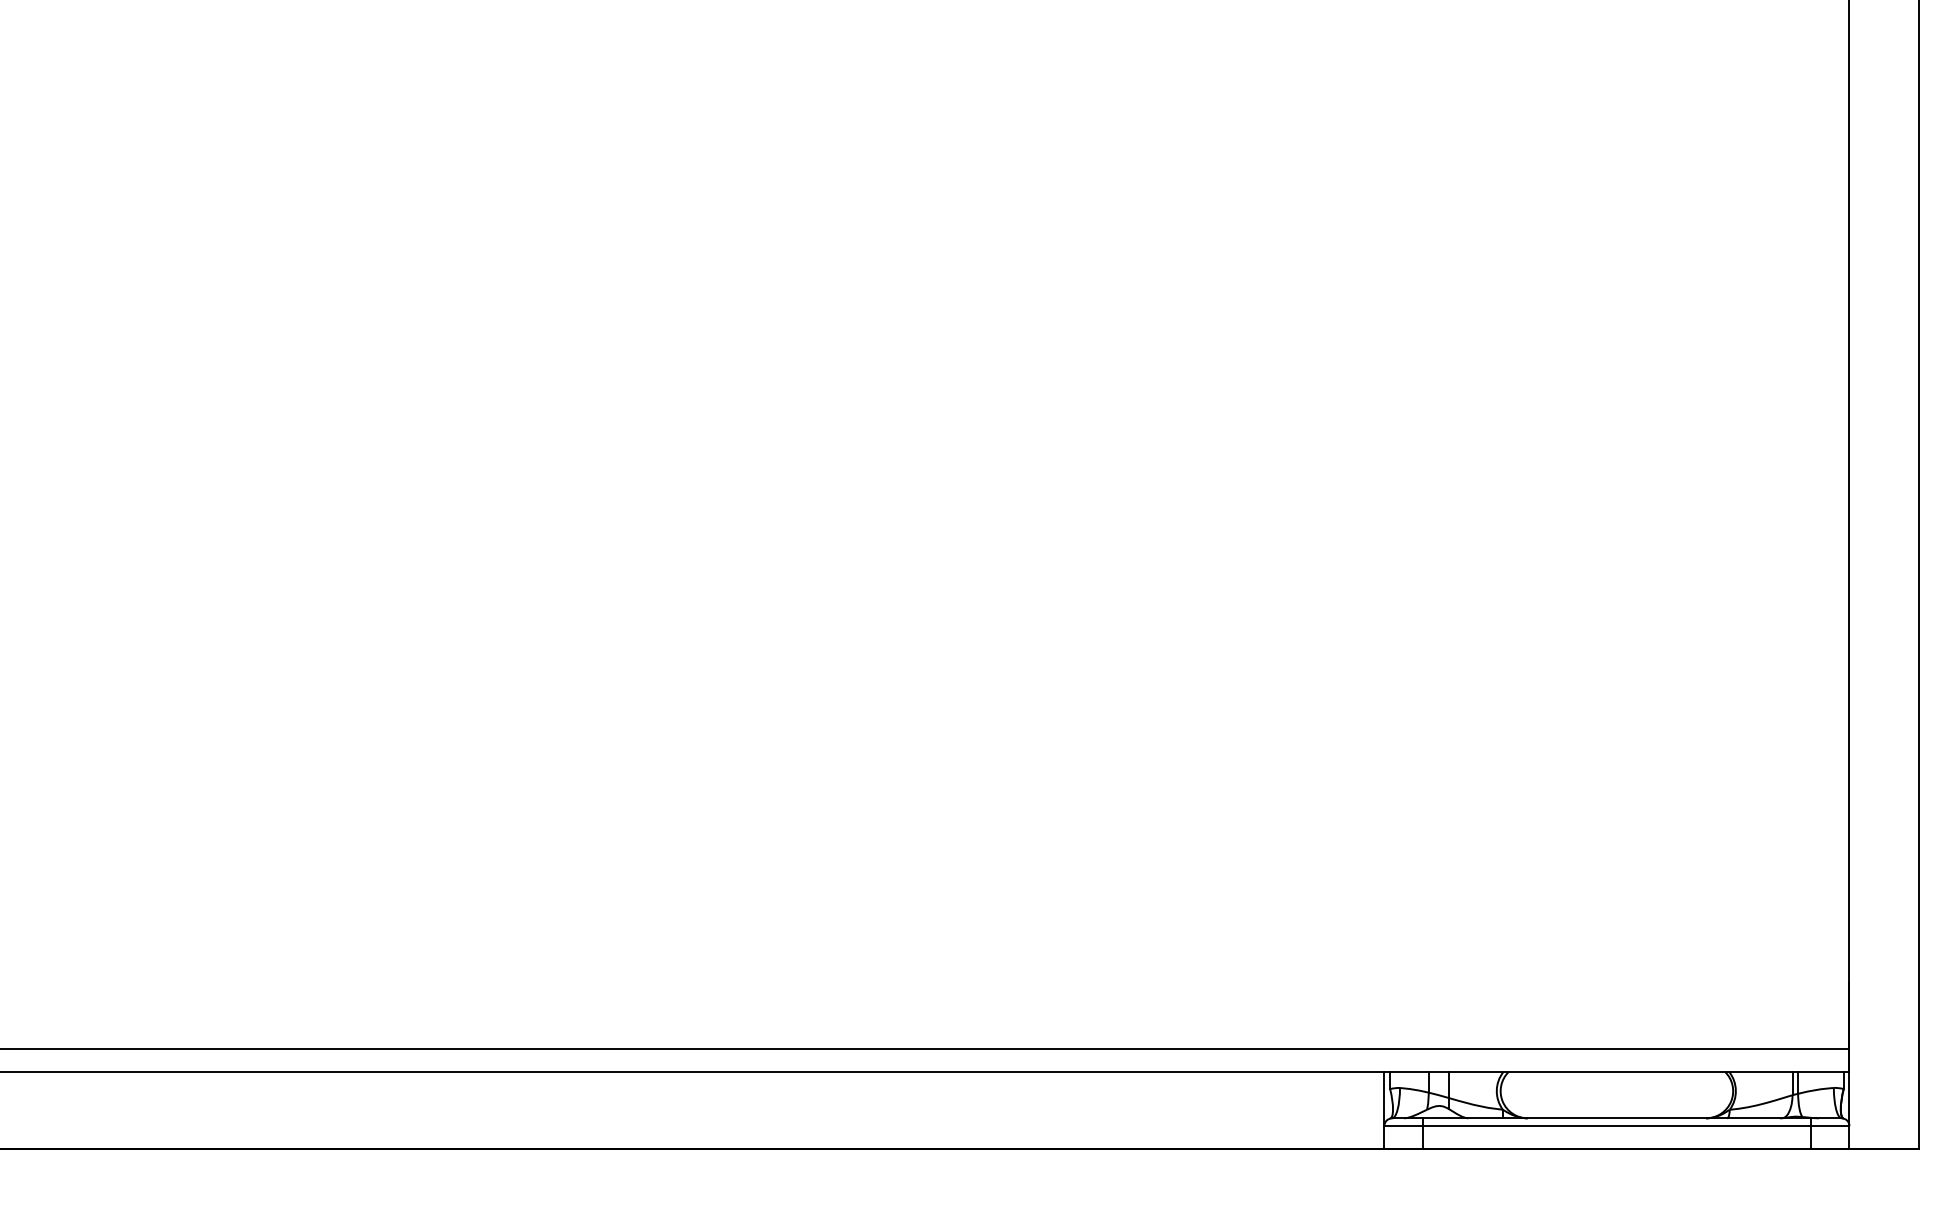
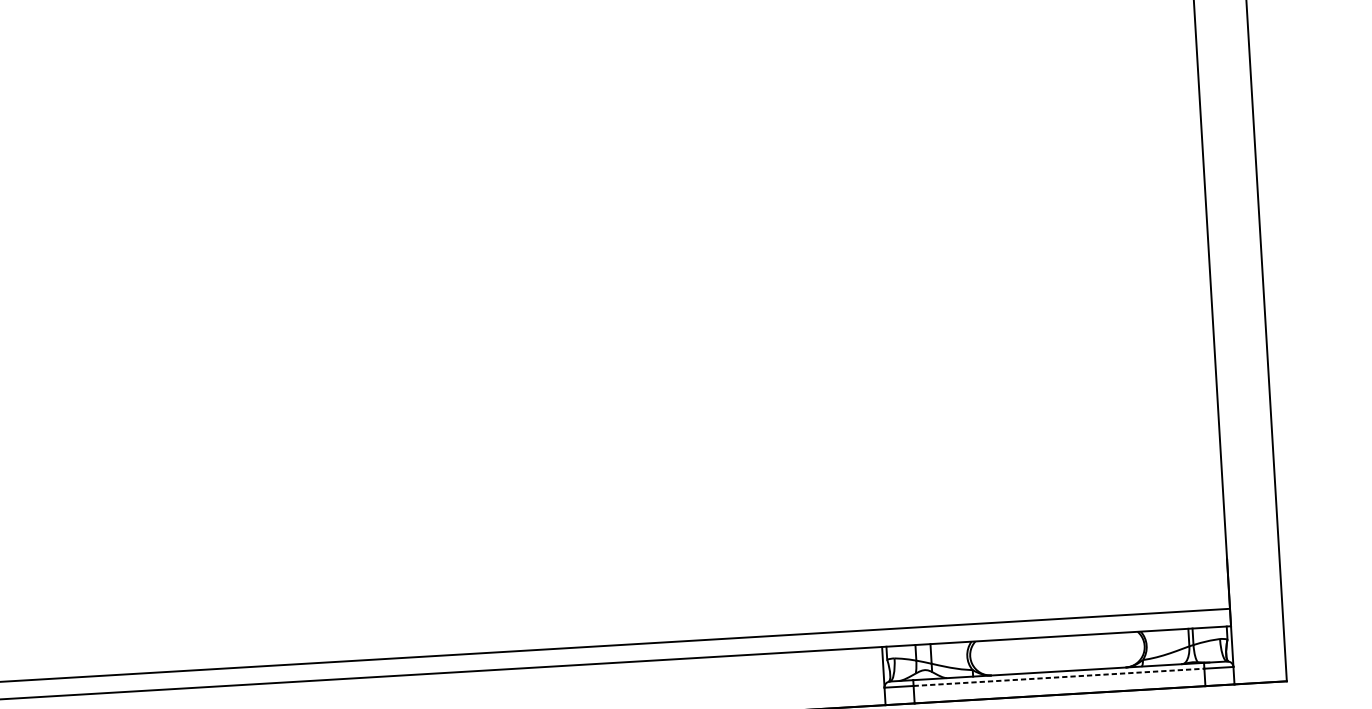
line: (1616, 1126) -> (1058, 677), solid -> dashed

